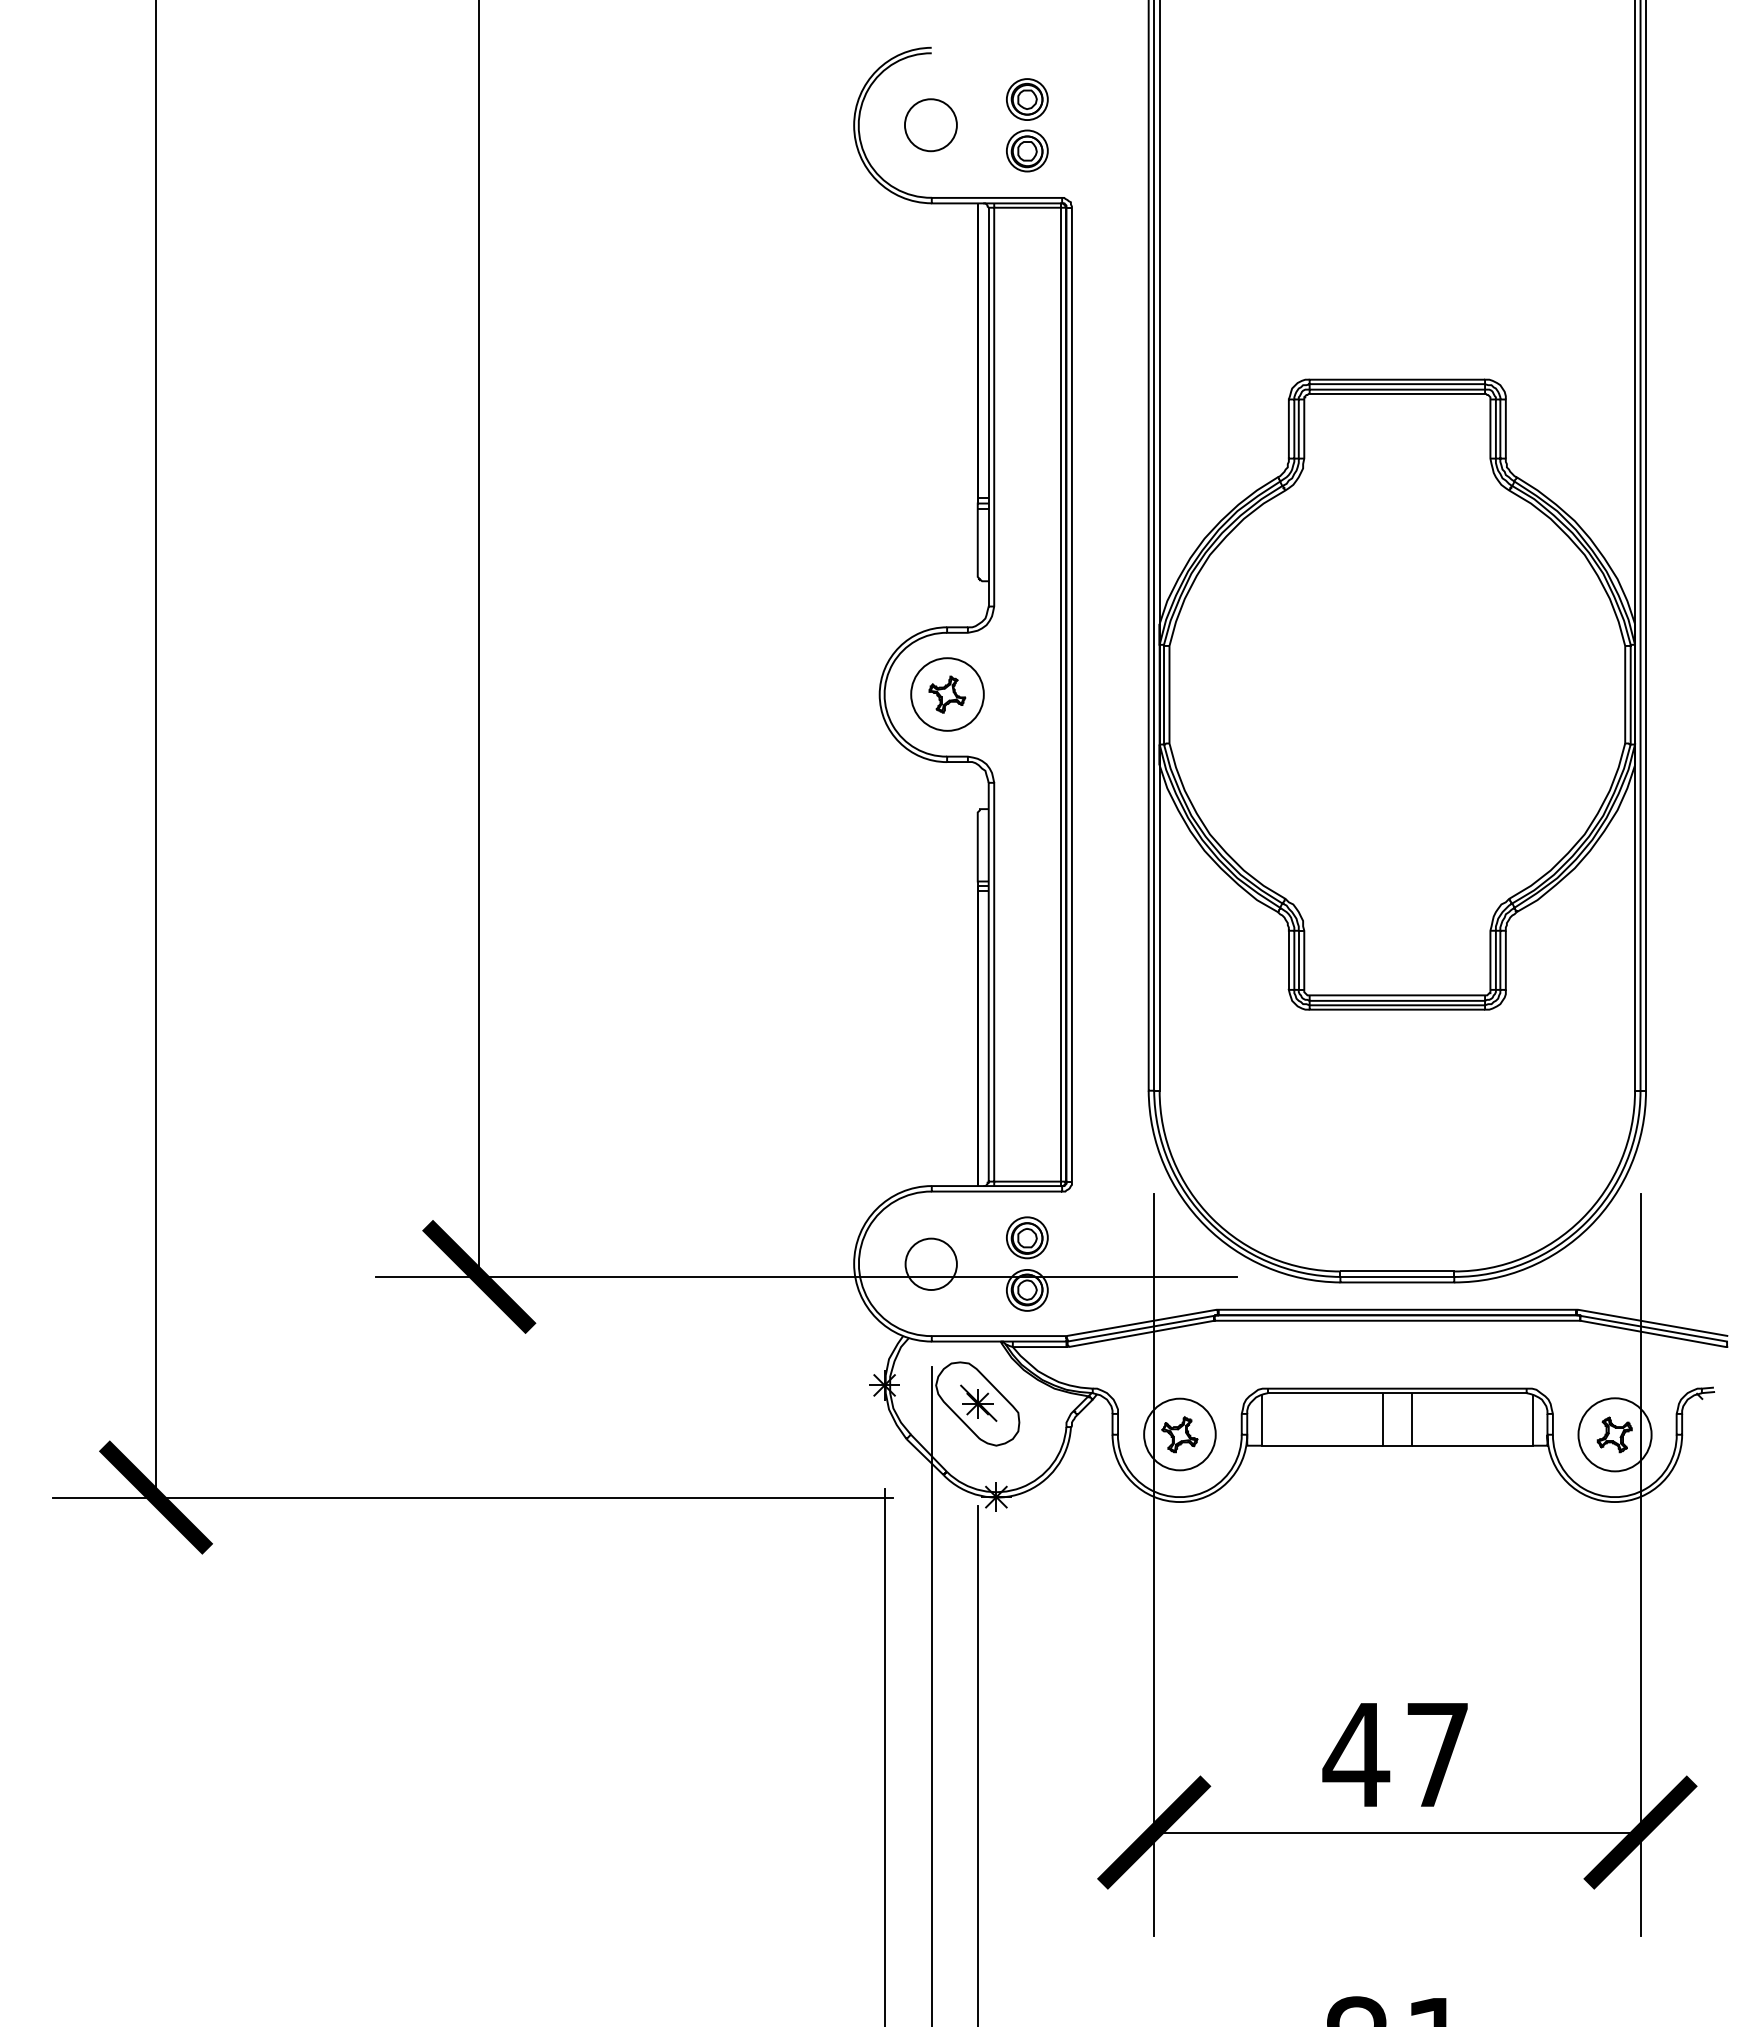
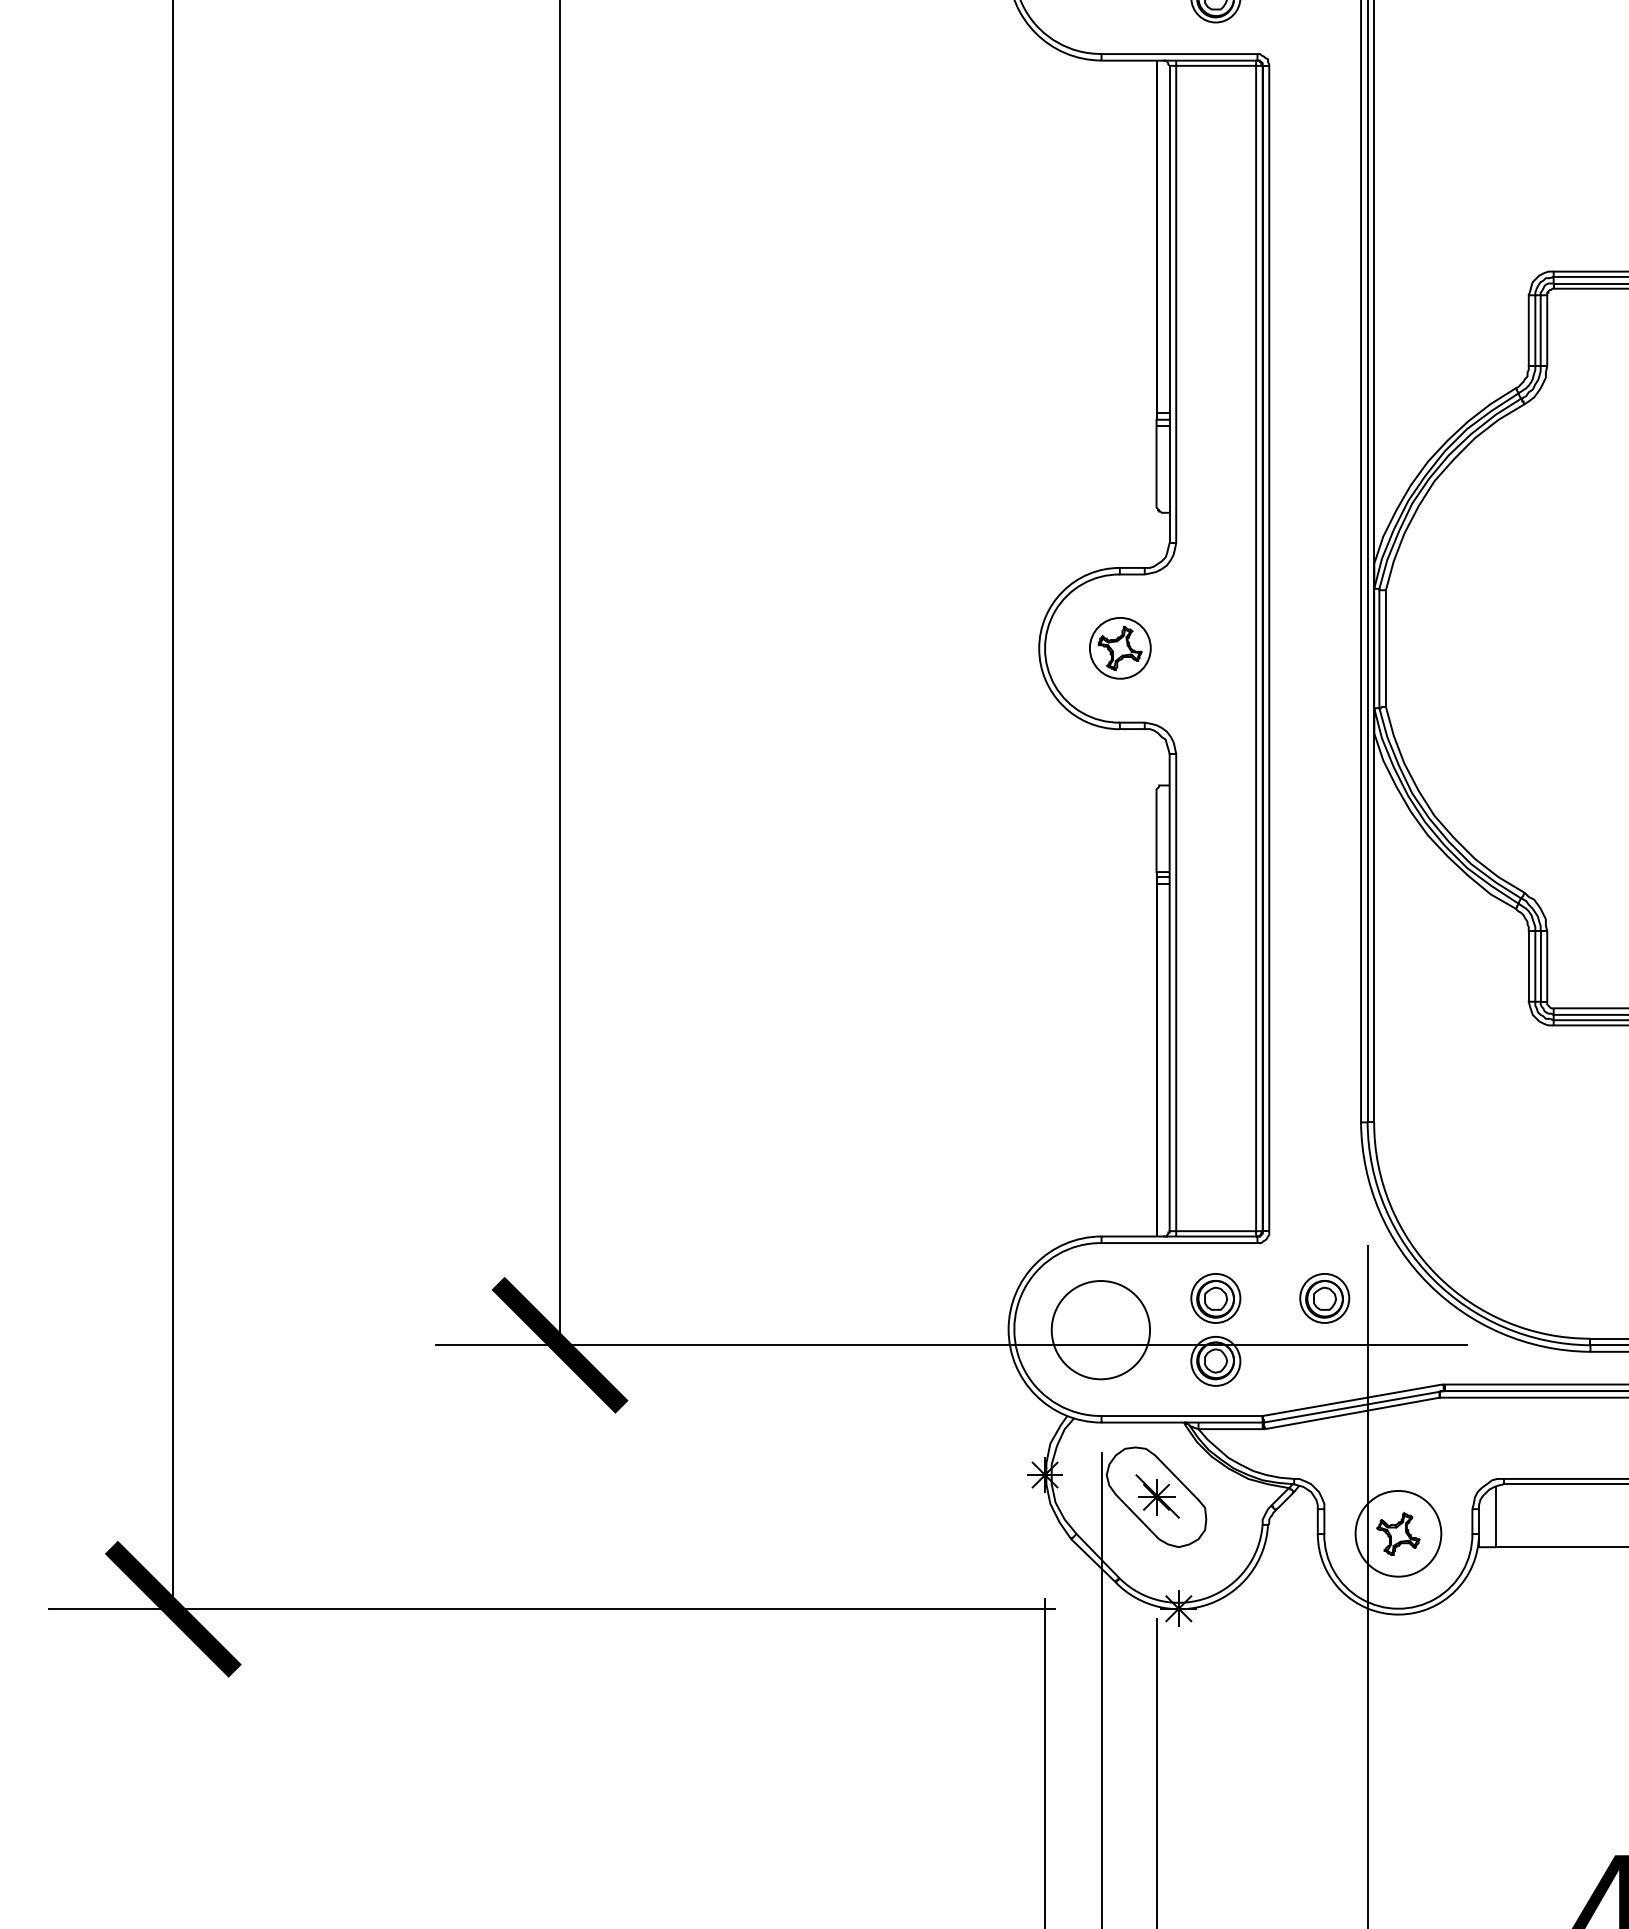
circle: (947, 694) -> (1120, 648), size x0.7
part: (1118, 1237) -> (1324, 1298), added
circle: (930, 1264) -> (1099, 1330), size x1.6

